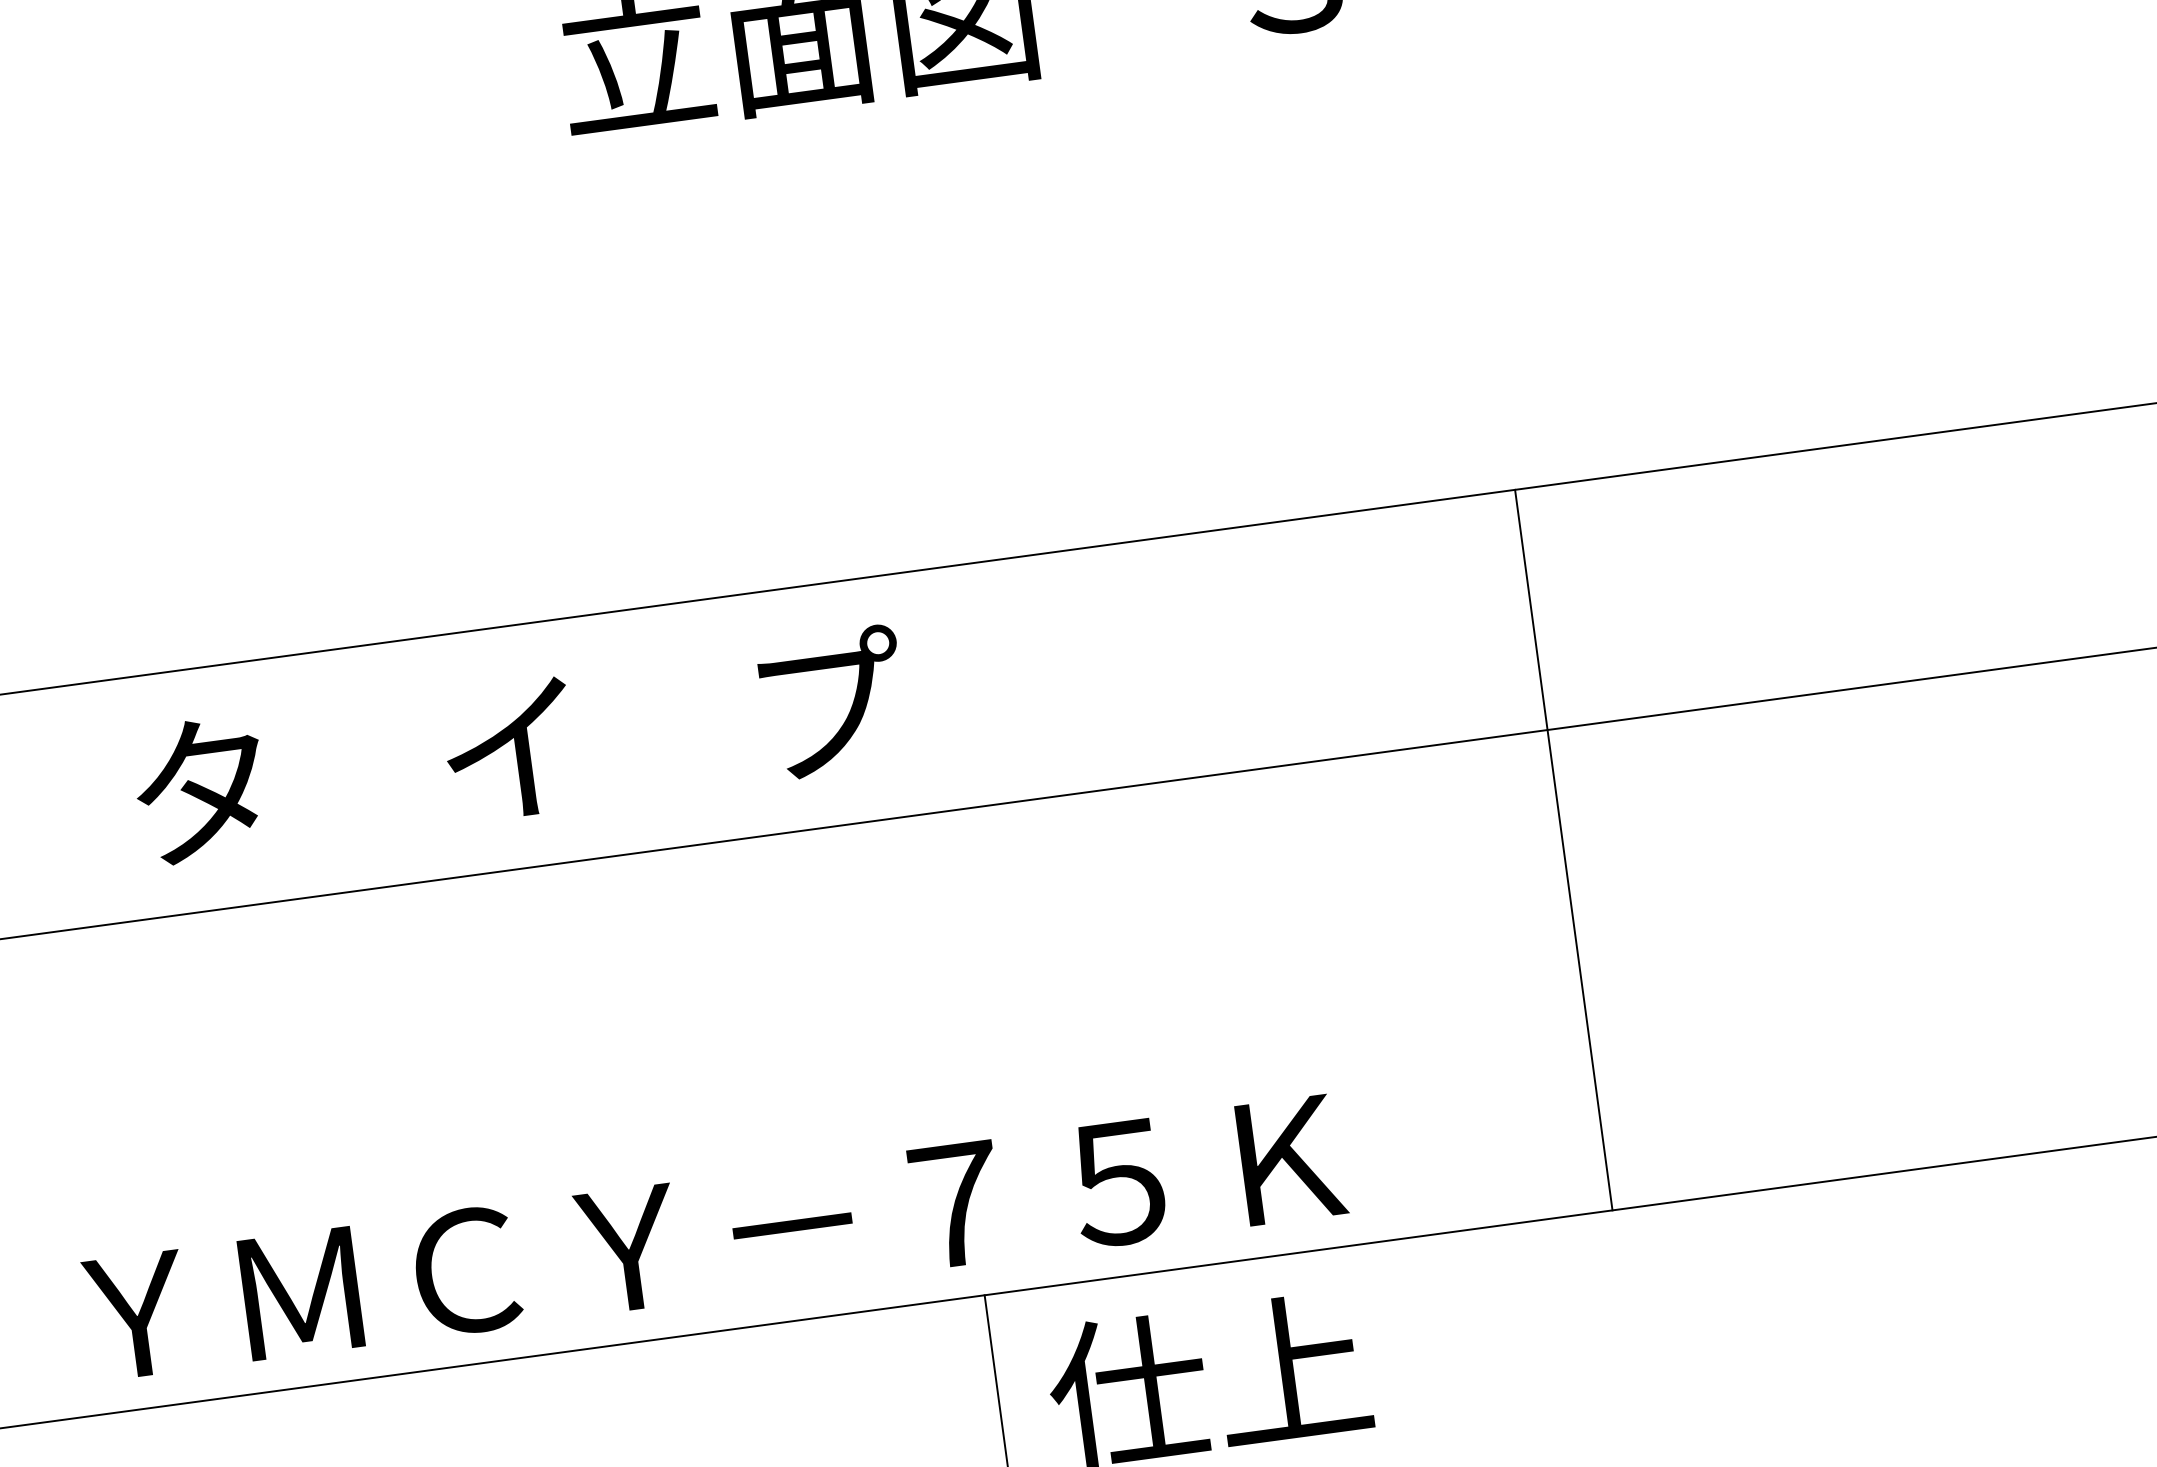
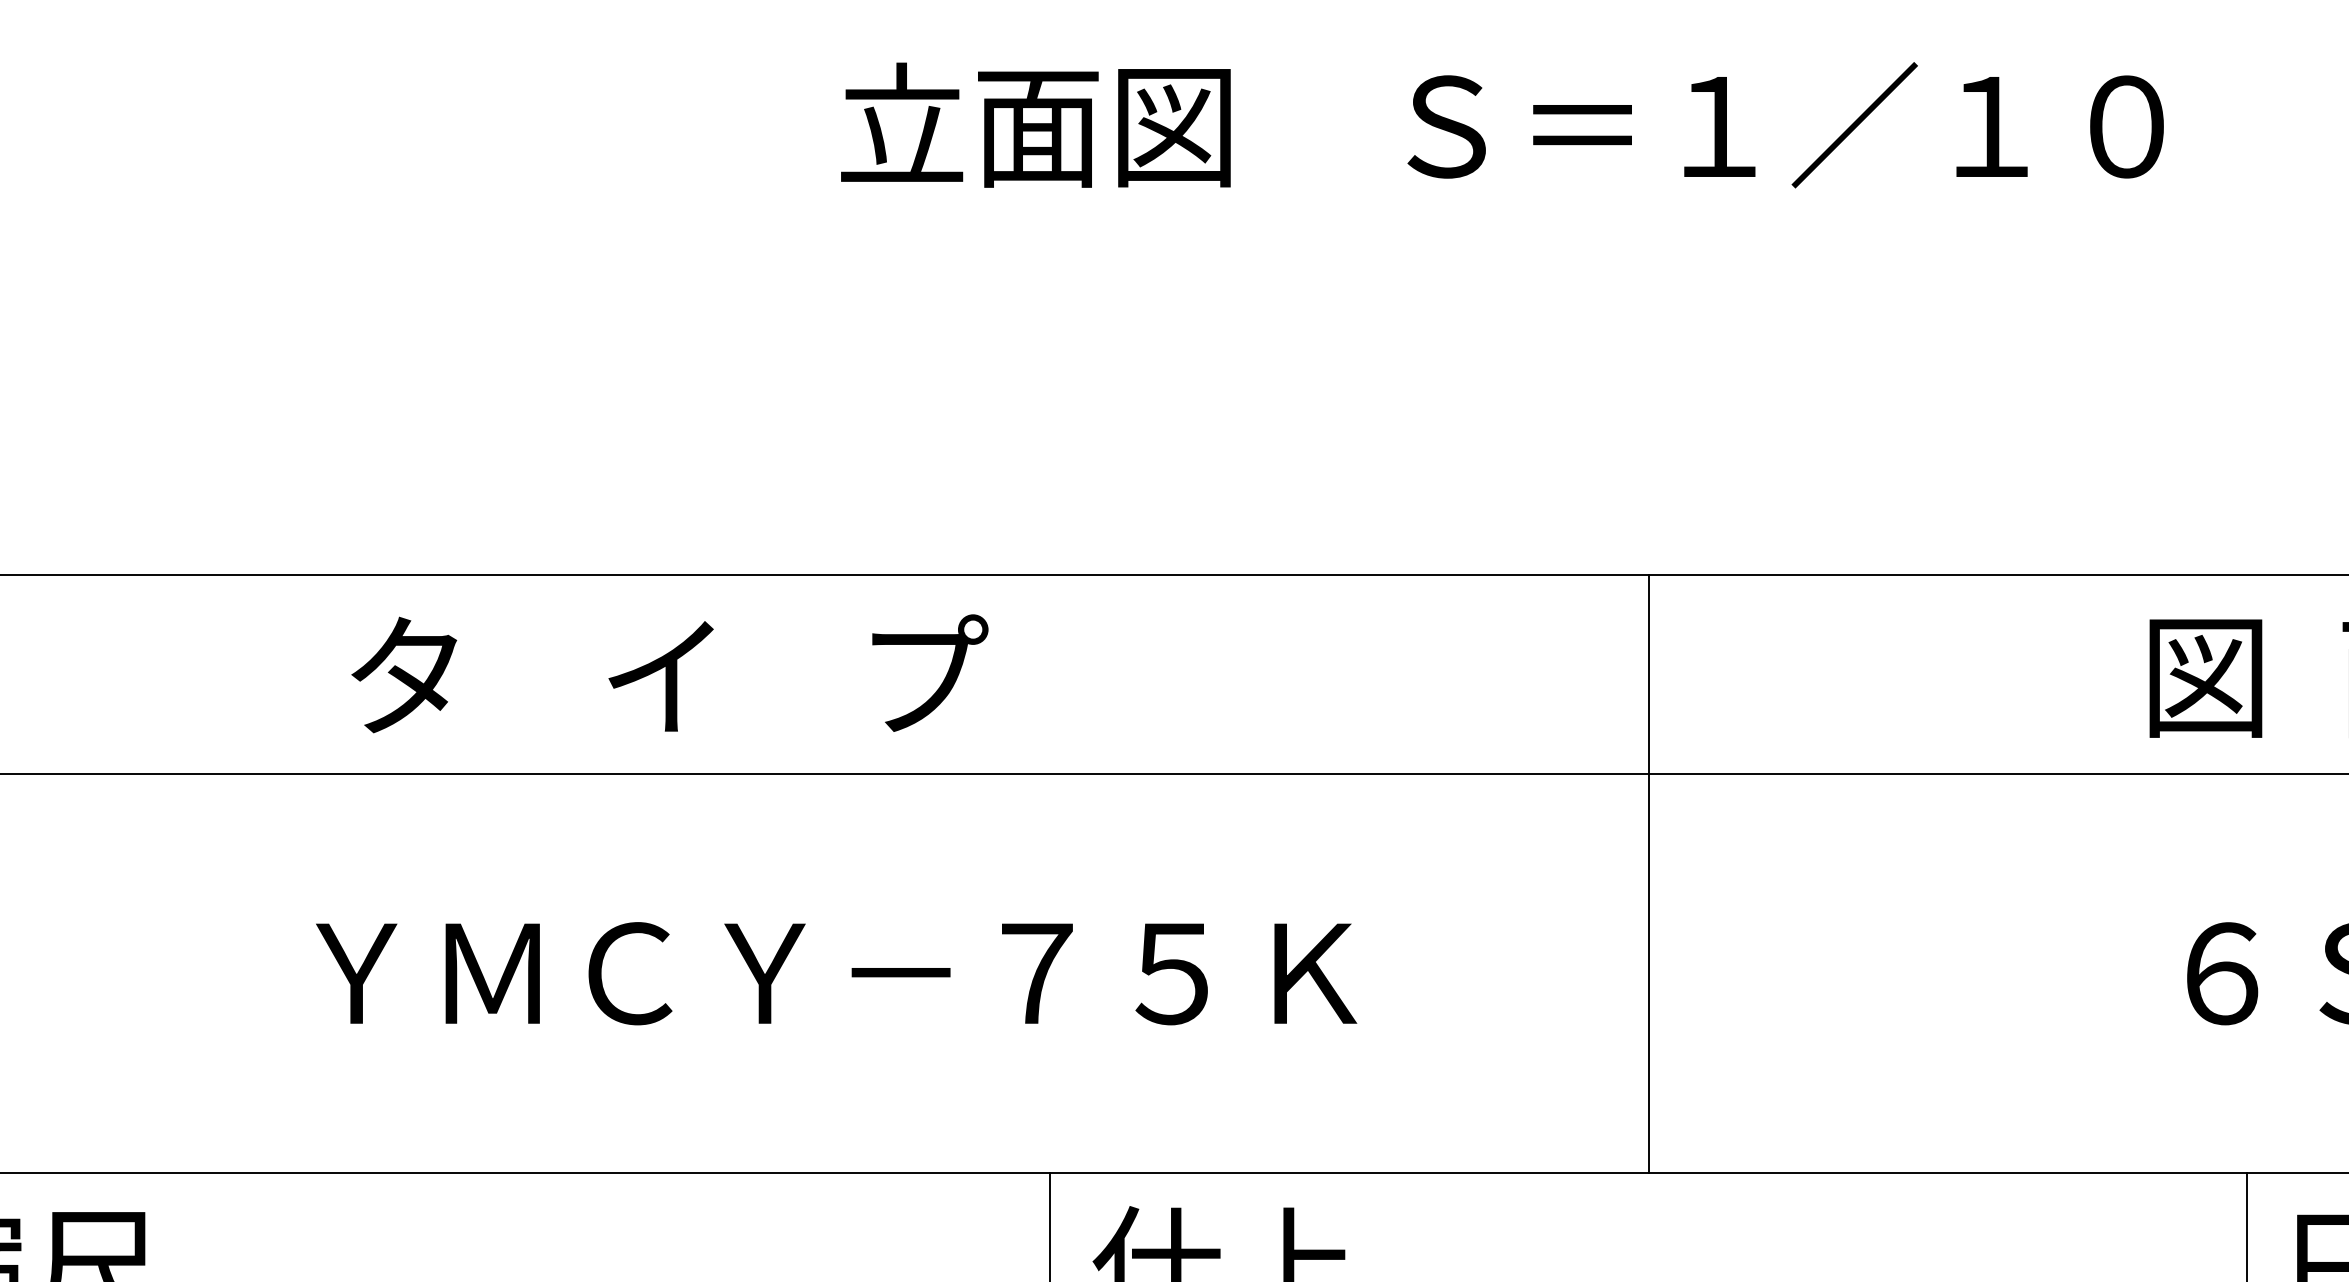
text: (519, 745) -> (669, 673), moved
line: (1563, 849) -> (1648, 873), moved
text: (714, 1237) -> (836, 973), moved

